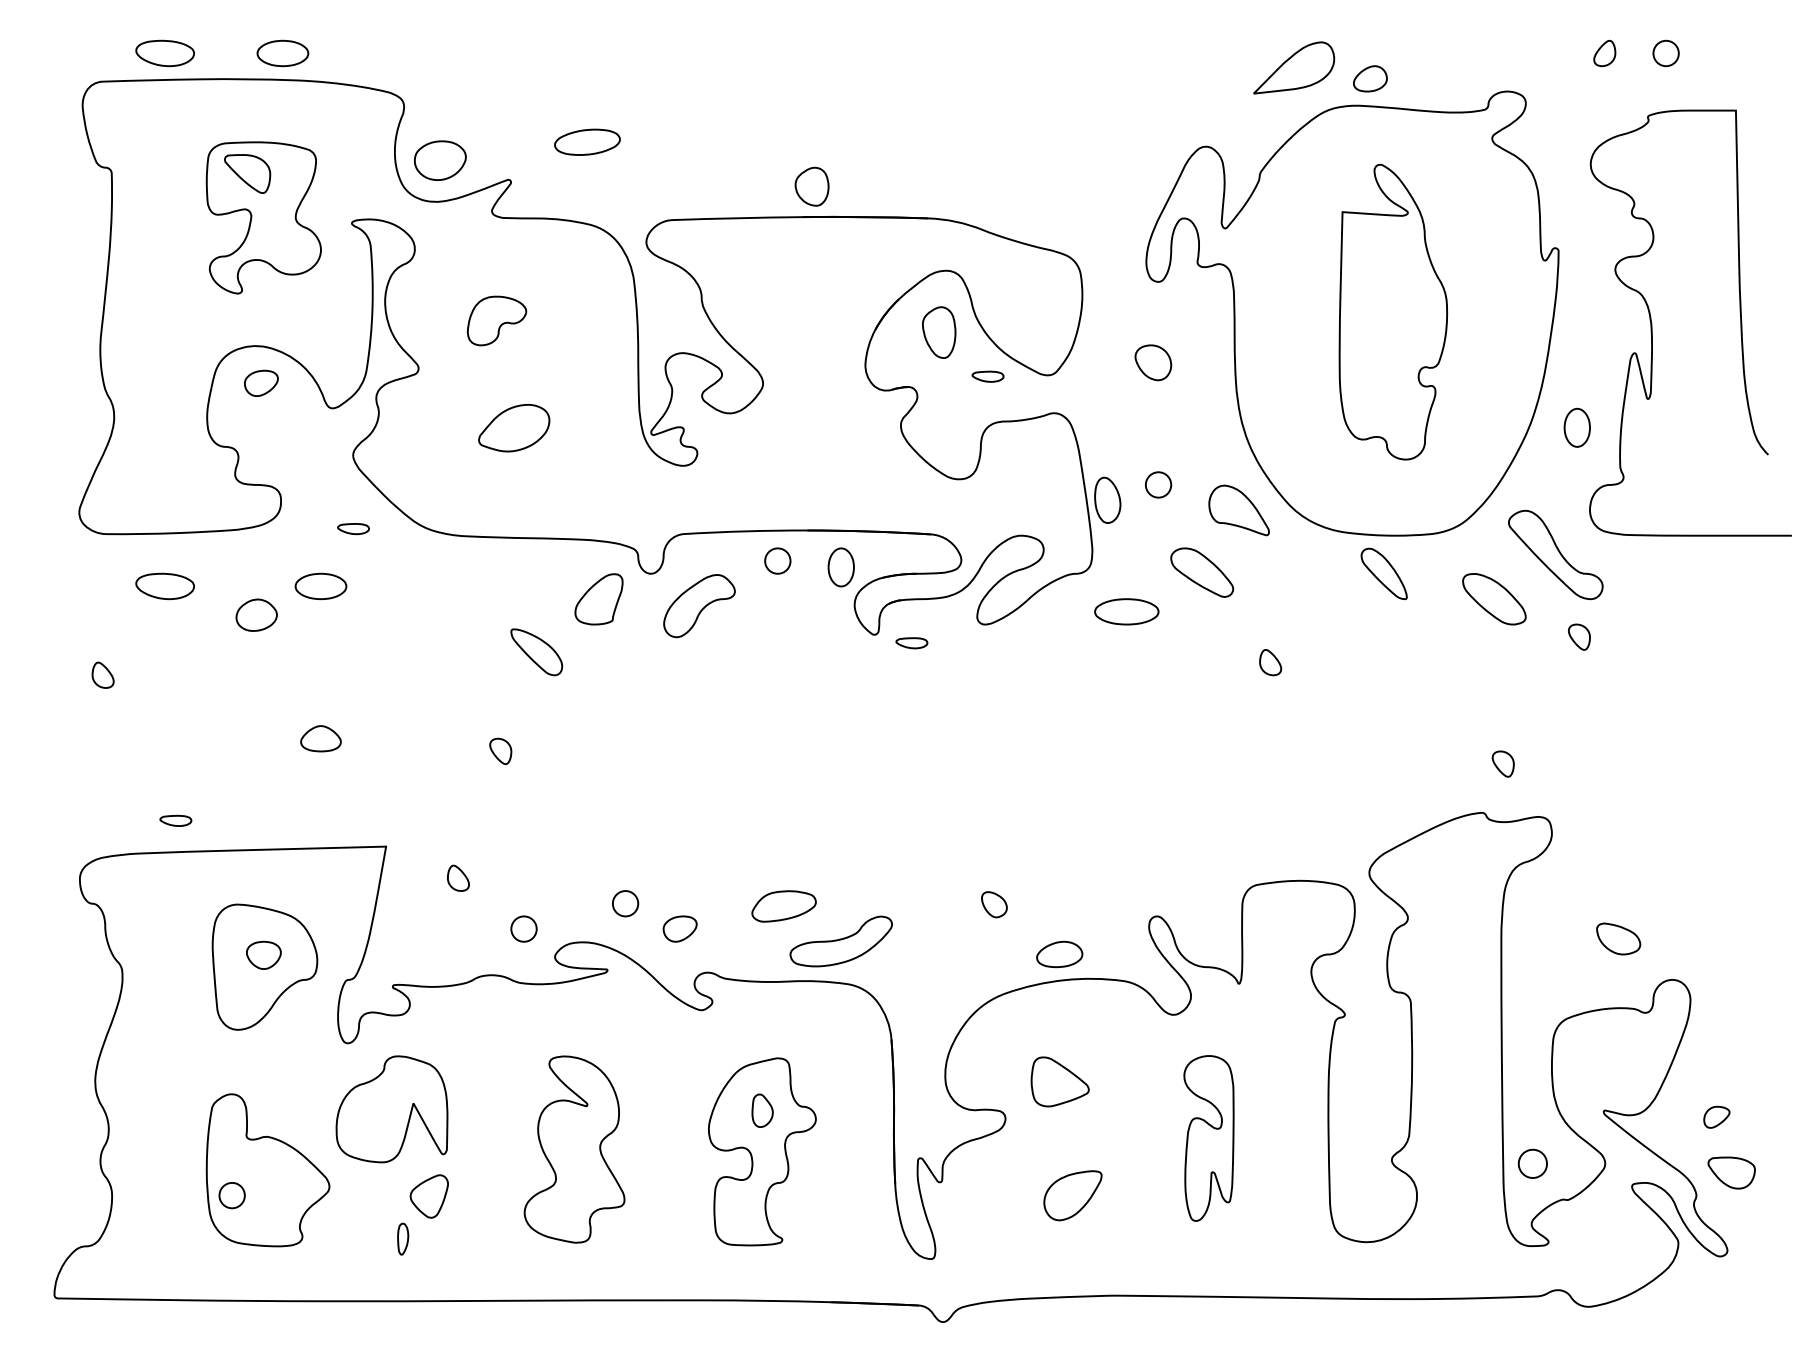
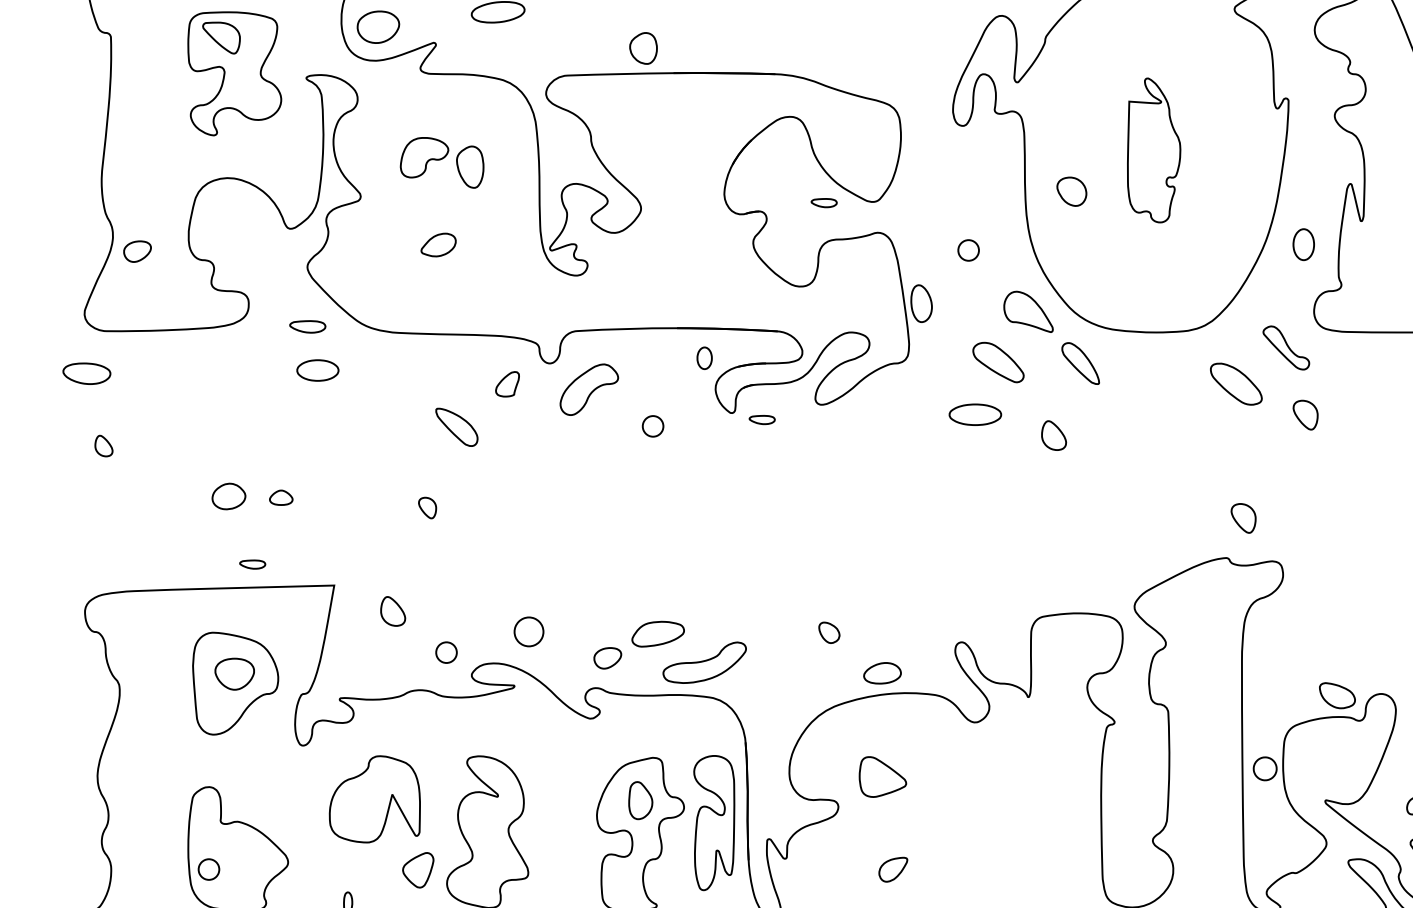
part: (811, 186) -> (643, 48), moved
part: (1393, 311) -> (1154, 149), size x0.6
part: (939, 332) -> (470, 167), moved
part: (1153, 362) -> (1071, 191), moved
part: (261, 382) -> (137, 250), moved
part: (514, 428) -> (438, 245), size x0.6
part: (1158, 484) -> (968, 250), moved
part: (353, 529) -> (307, 327), size x1.4
part: (1555, 554) -> (1286, 347), size x0.6
part: (777, 560) -> (652, 425), moved
part: (840, 567) -> (704, 358), size x0.7
part: (1383, 573) -> (1080, 363), moved
part: (164, 586) -> (86, 373), moved
part: (320, 586) -> (317, 370), moved
part: (598, 599) -> (507, 384), size x0.6
part: (1126, 611) -> (975, 414), moved
part: (256, 614) -> (228, 495), moved
part: (1578, 636) -> (1304, 414), size x1.4
part: (1270, 662) -> (1054, 435), size x1.4
part: (320, 738) -> (280, 497), size x0.7
part: (1502, 763) -> (1242, 517), size x1.4
part: (175, 820) -> (252, 564), moved
part: (458, 877) -> (393, 610), size x1.4
part: (625, 903) -> (529, 631), size x1.4
part: (679, 928) -> (607, 657), moved
part: (1618, 938) -> (1337, 695), moved
part: (263, 954) -> (234, 673), size x1.4
part: (391, 1109) -> (374, 799), moved
part: (762, 1110) -> (640, 800), size x1.4
part: (1208, 1138) -> (713, 823), moved
part: (1532, 1163) -> (1264, 768), moved
part: (1072, 1195) -> (892, 869), size x0.6
part: (428, 1196) -> (417, 870), moved

